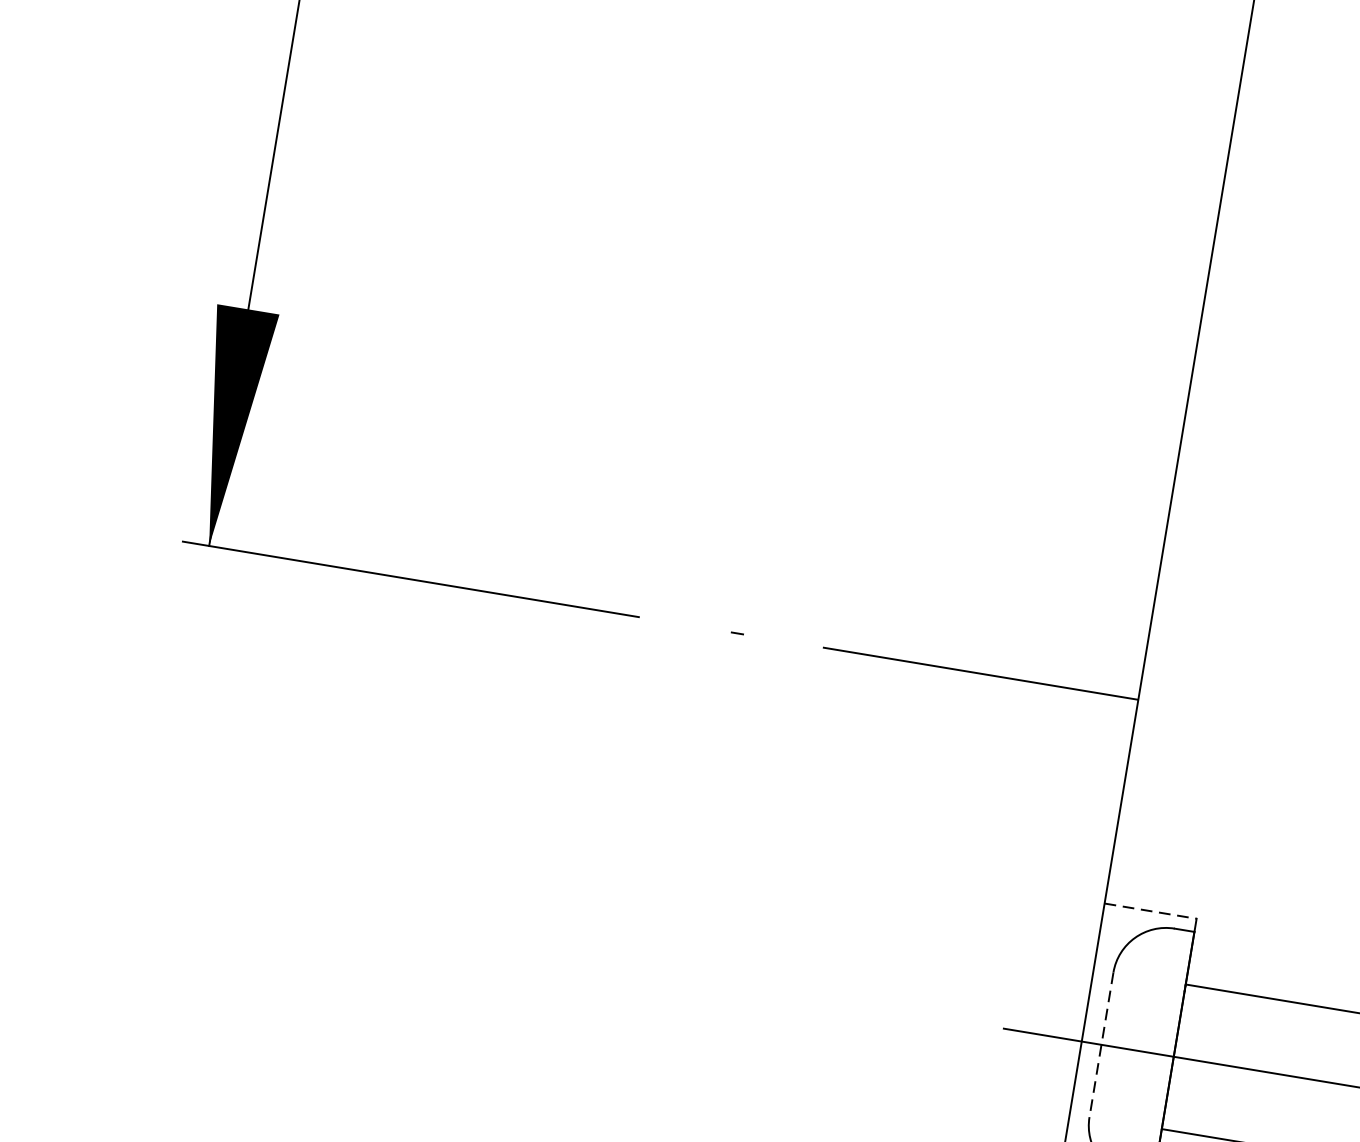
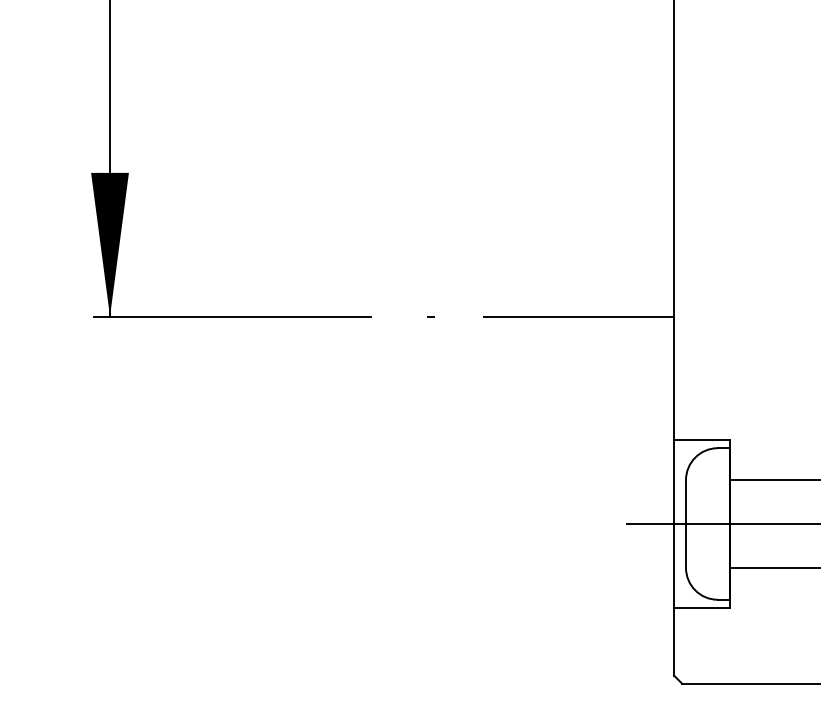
line: (1149, 911) -> (701, 440), dashed -> solid
line: (1102, 1044) -> (686, 523), dashed -> solid

